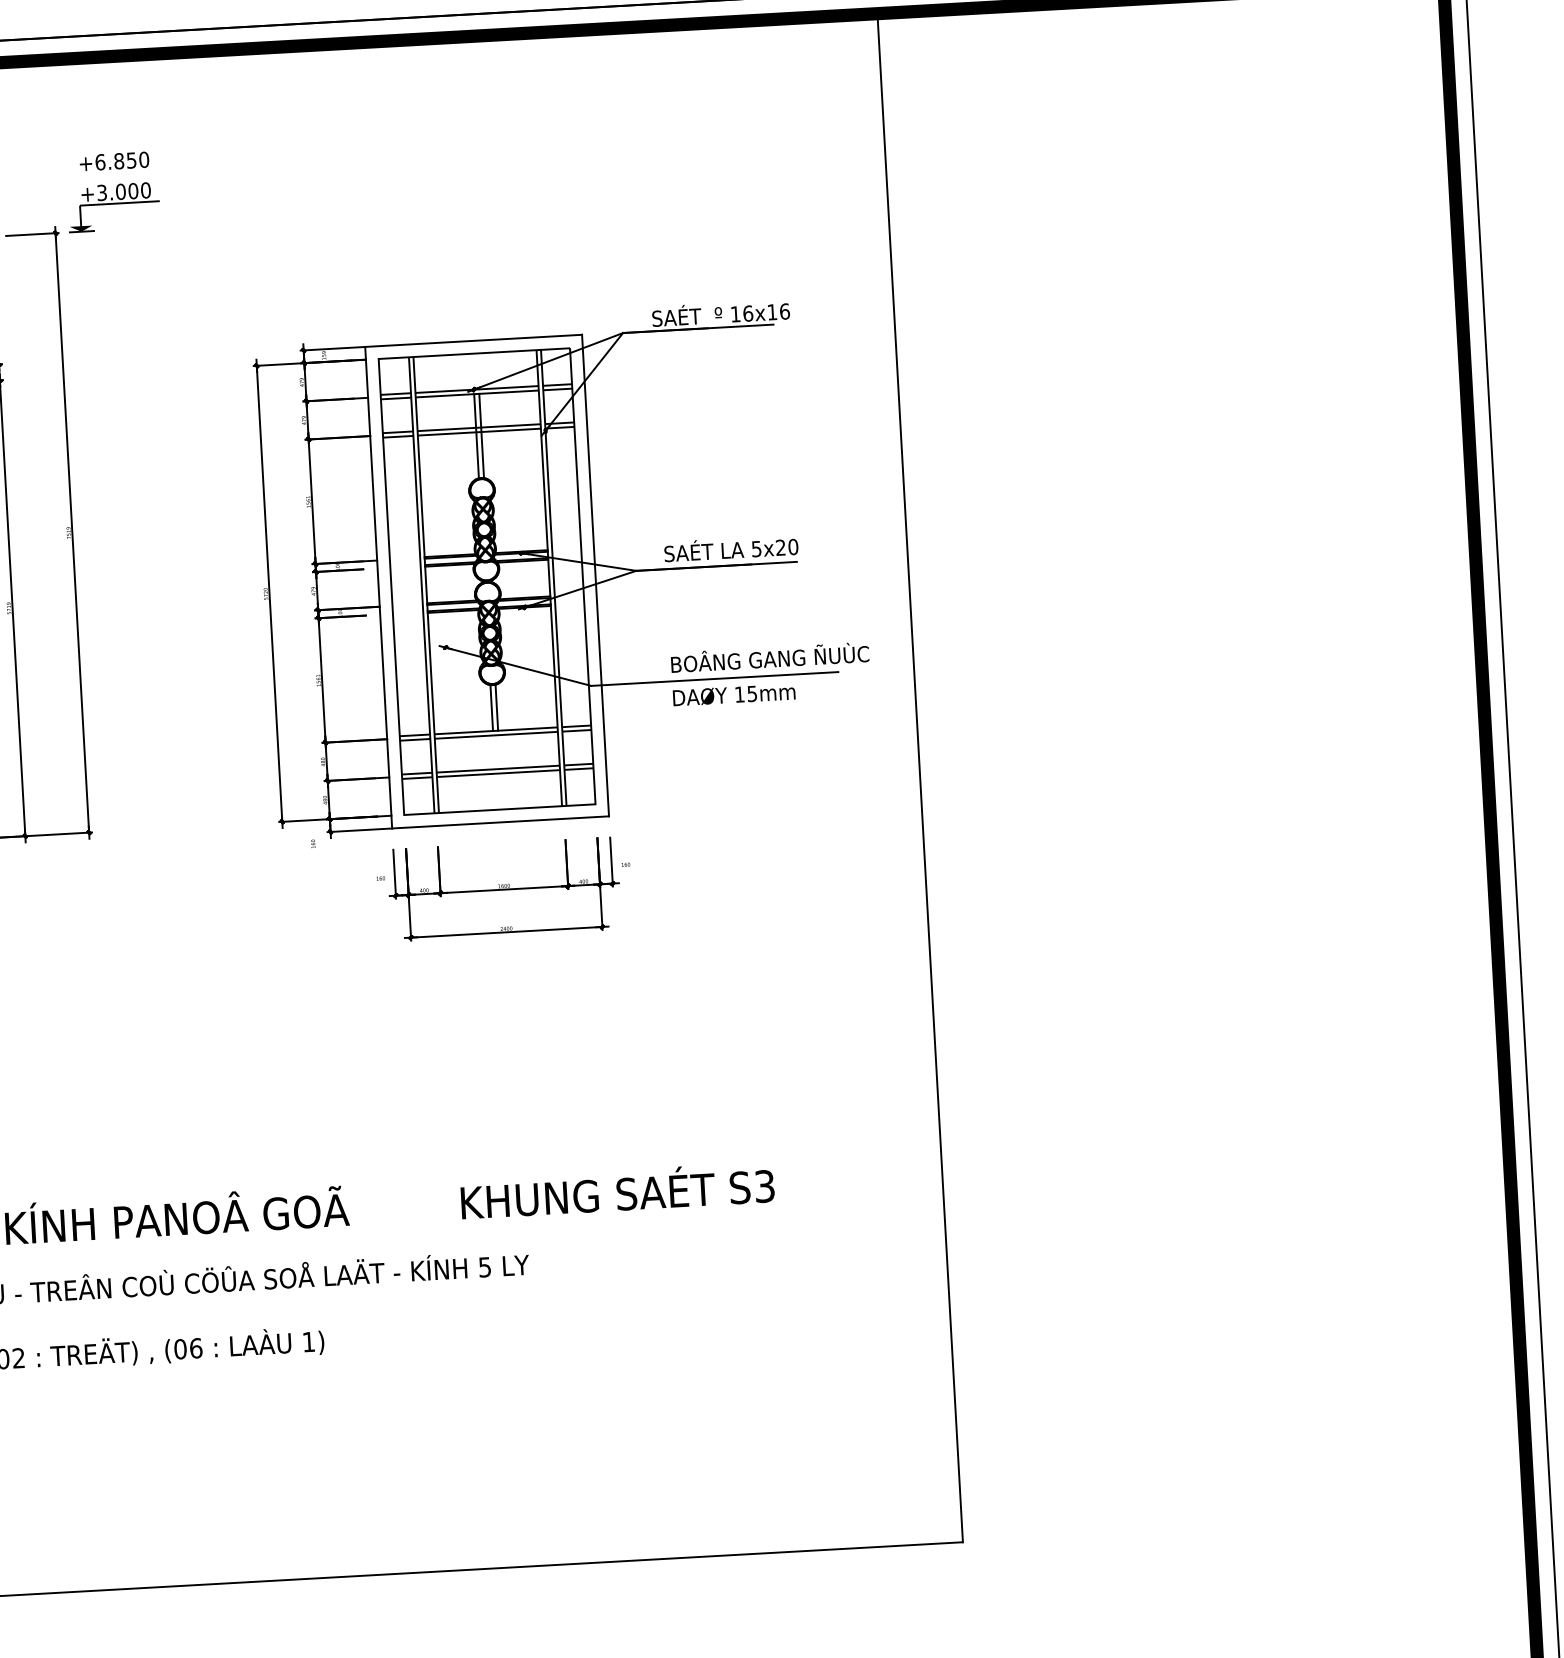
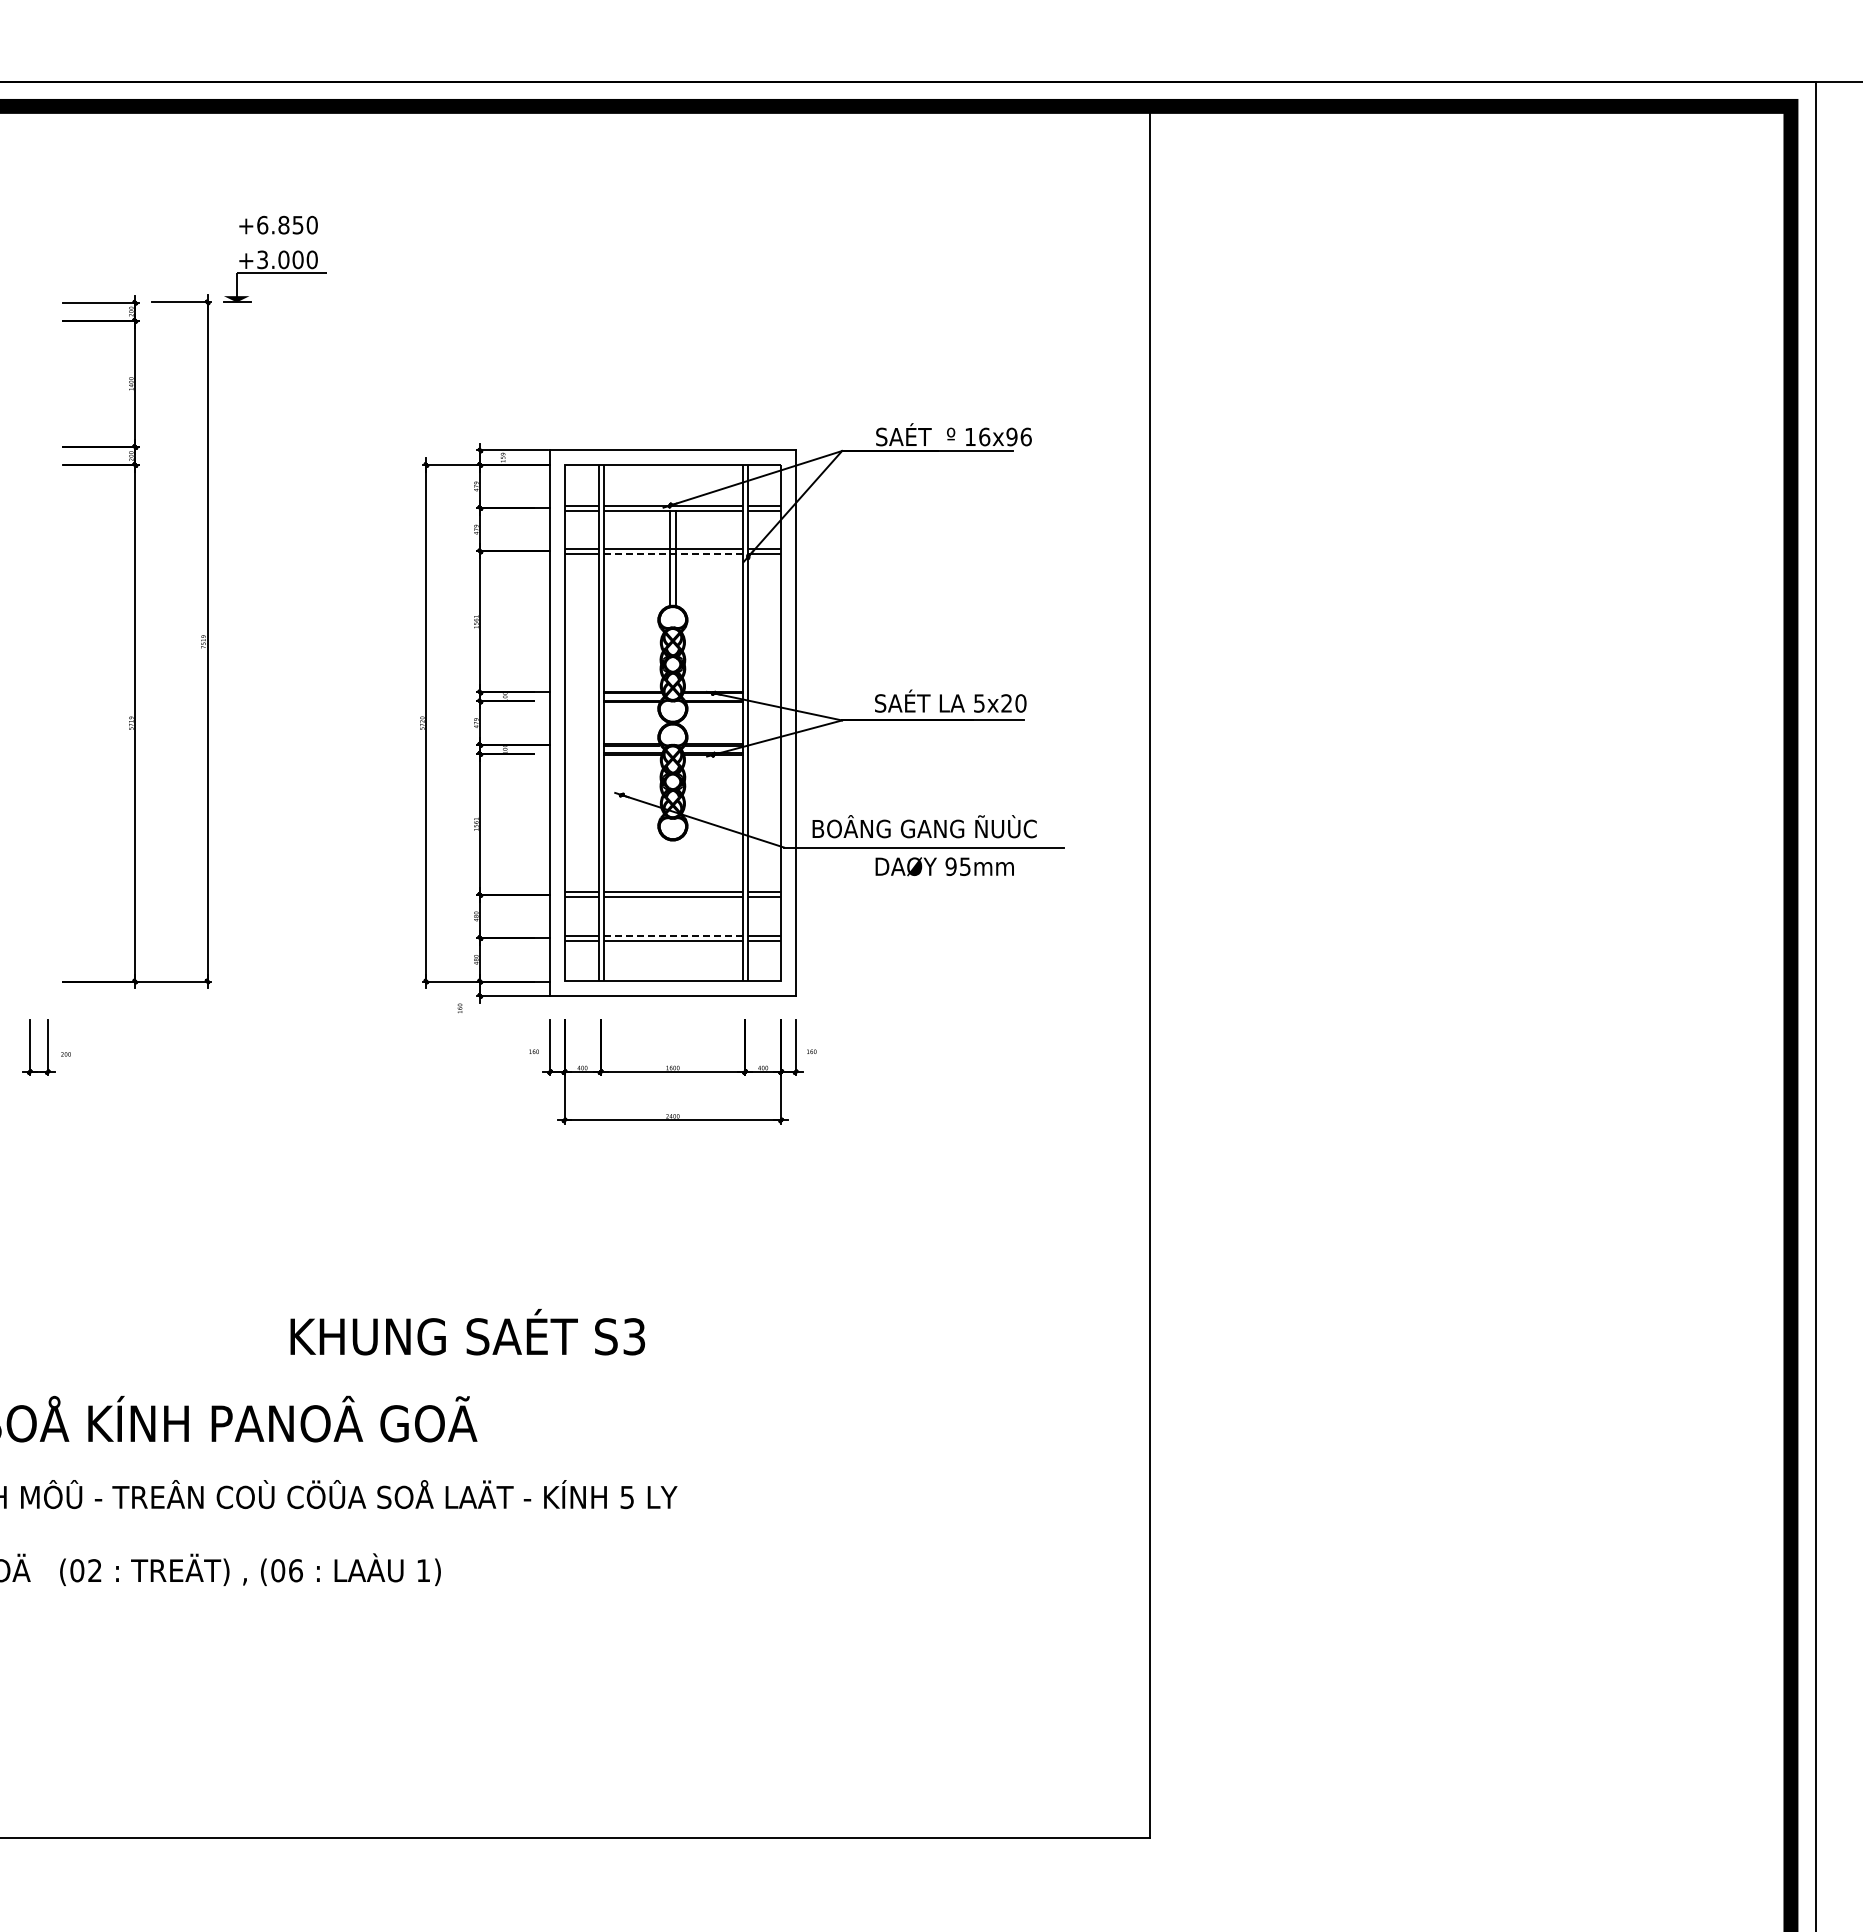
text: (771, 311) -> (1011, 436), 16x16 -> 16x96
line: (479, 431) -> (673, 553), solid -> dashed
text: (769, 657) -> (924, 826), moved
text: (739, 694) -> (950, 866), 15mm -> 95mm
line: (492, 708) -> (670, 866), removed
line: (496, 708) -> (675, 866), removed
line: (498, 769) -> (673, 935), solid -> dashed
text: (617, 1190) -> (467, 1332), moved

